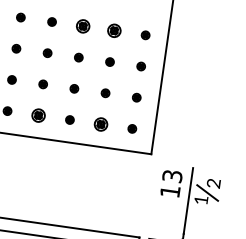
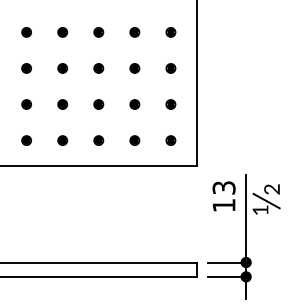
part: (83, 26) -> (98, 32), size x0.62
part: (114, 30) -> (134, 32), size x0.62
part: (38, 115) -> (62, 140), size x0.62
part: (100, 124) -> (134, 140), size x0.62

